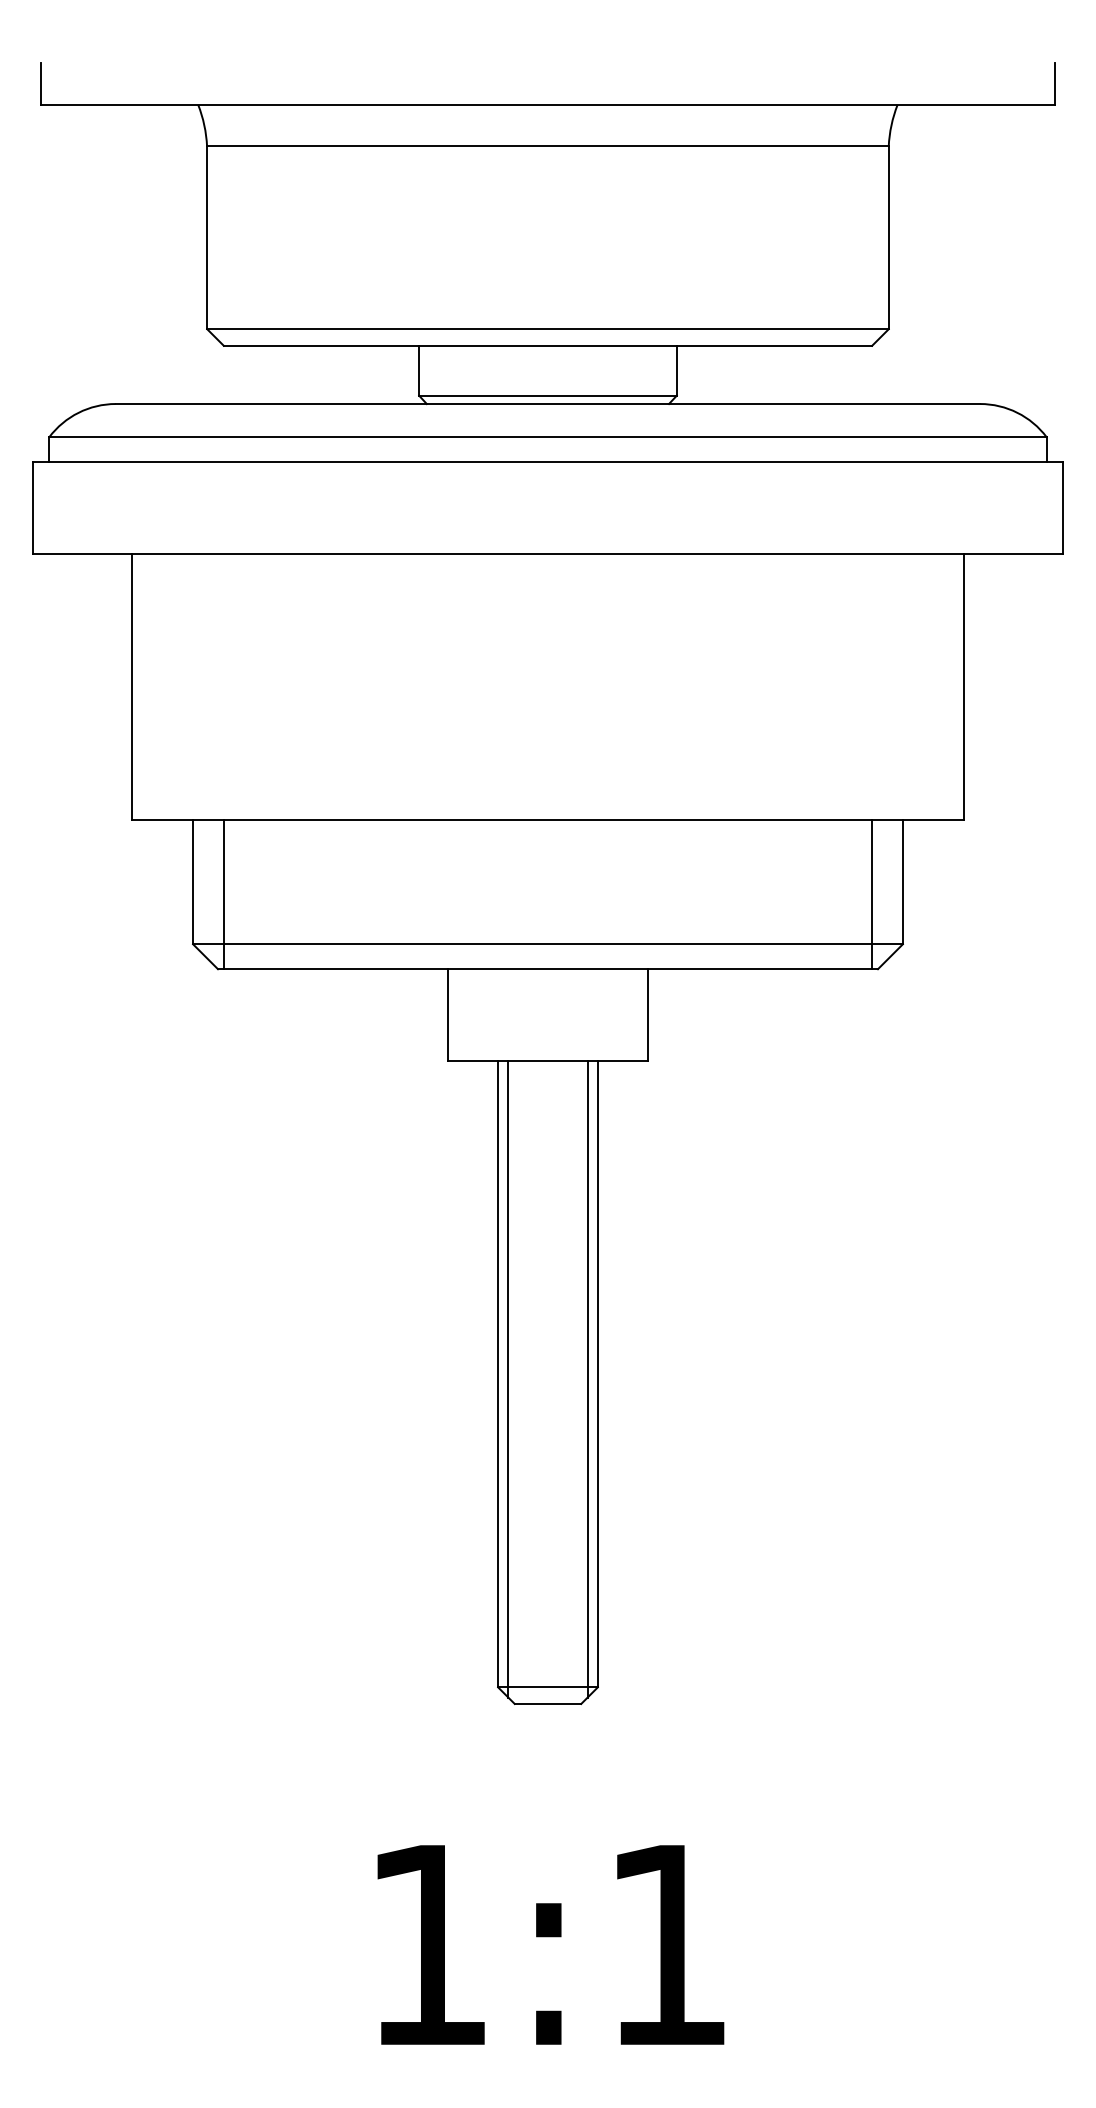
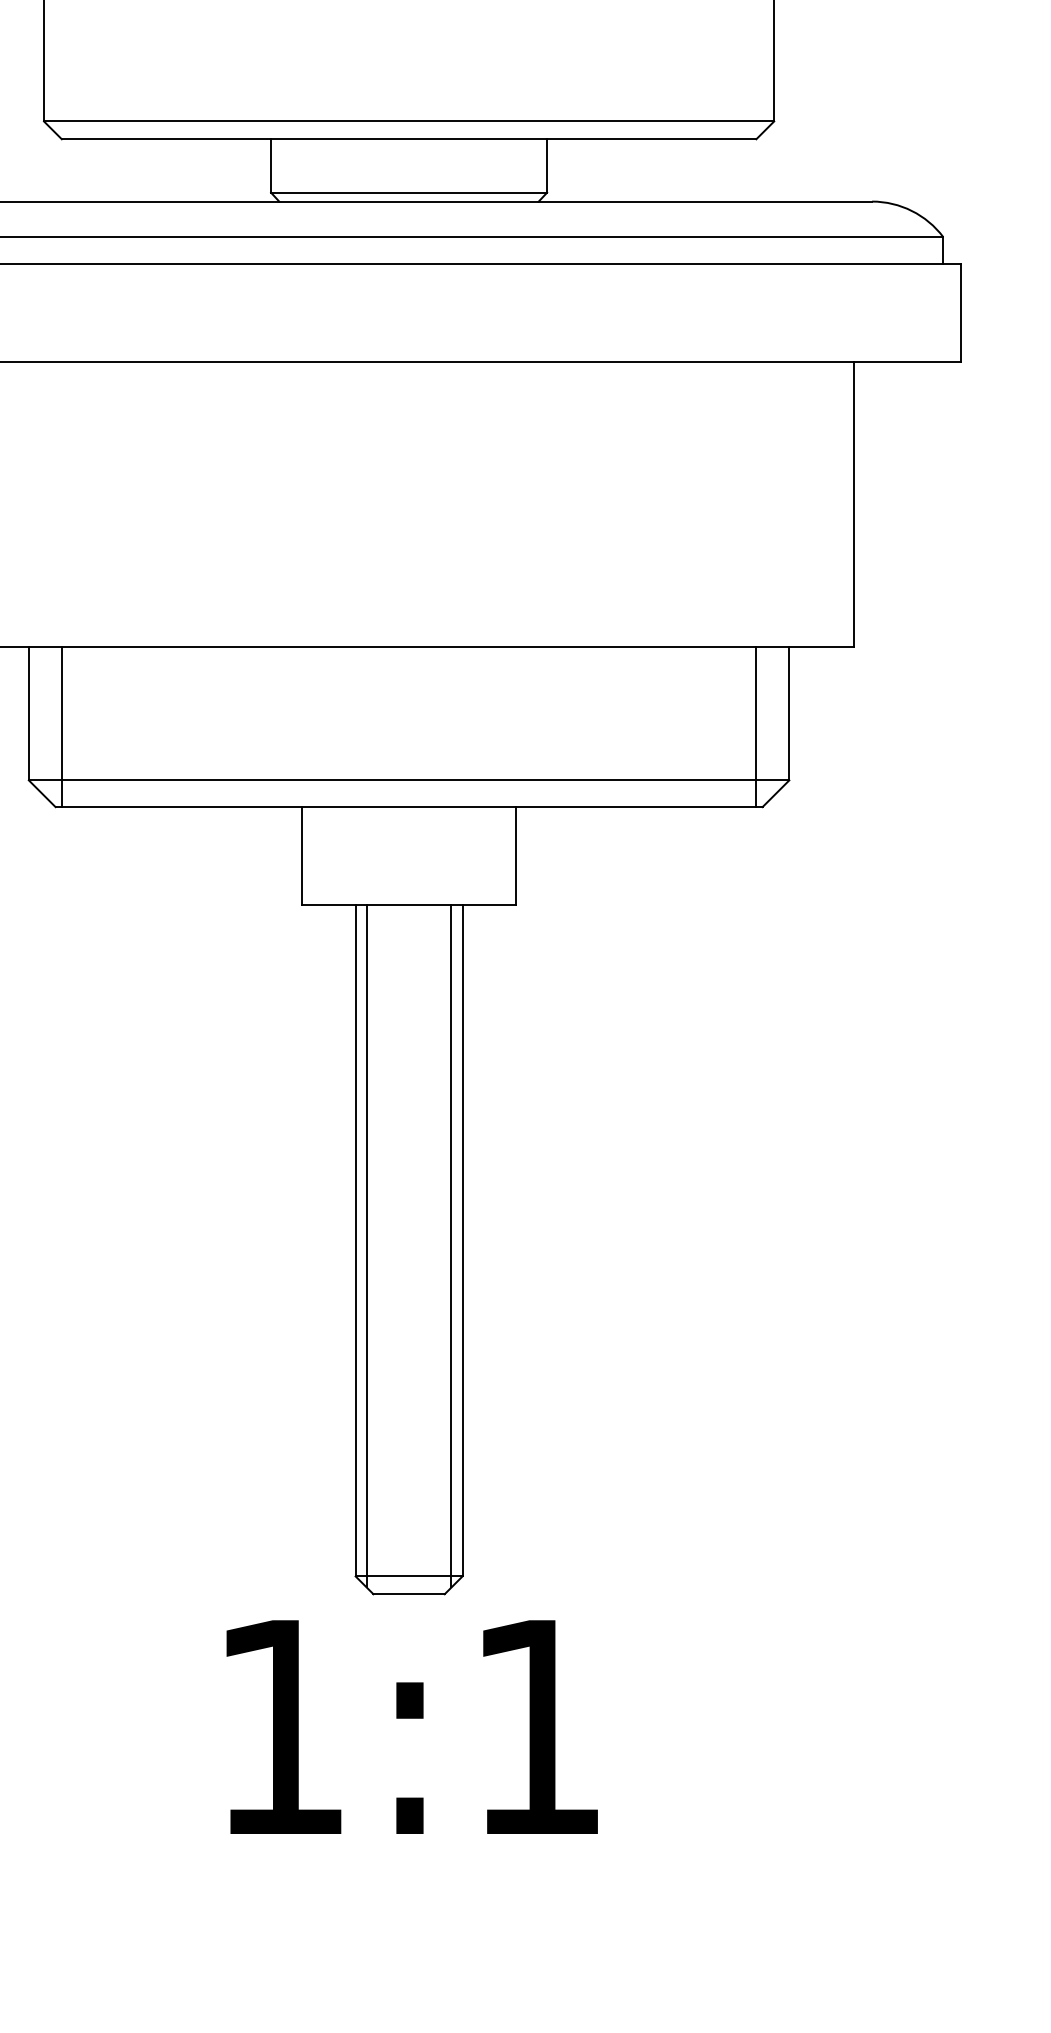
text: (550, 1944) -> (411, 1726), moved

